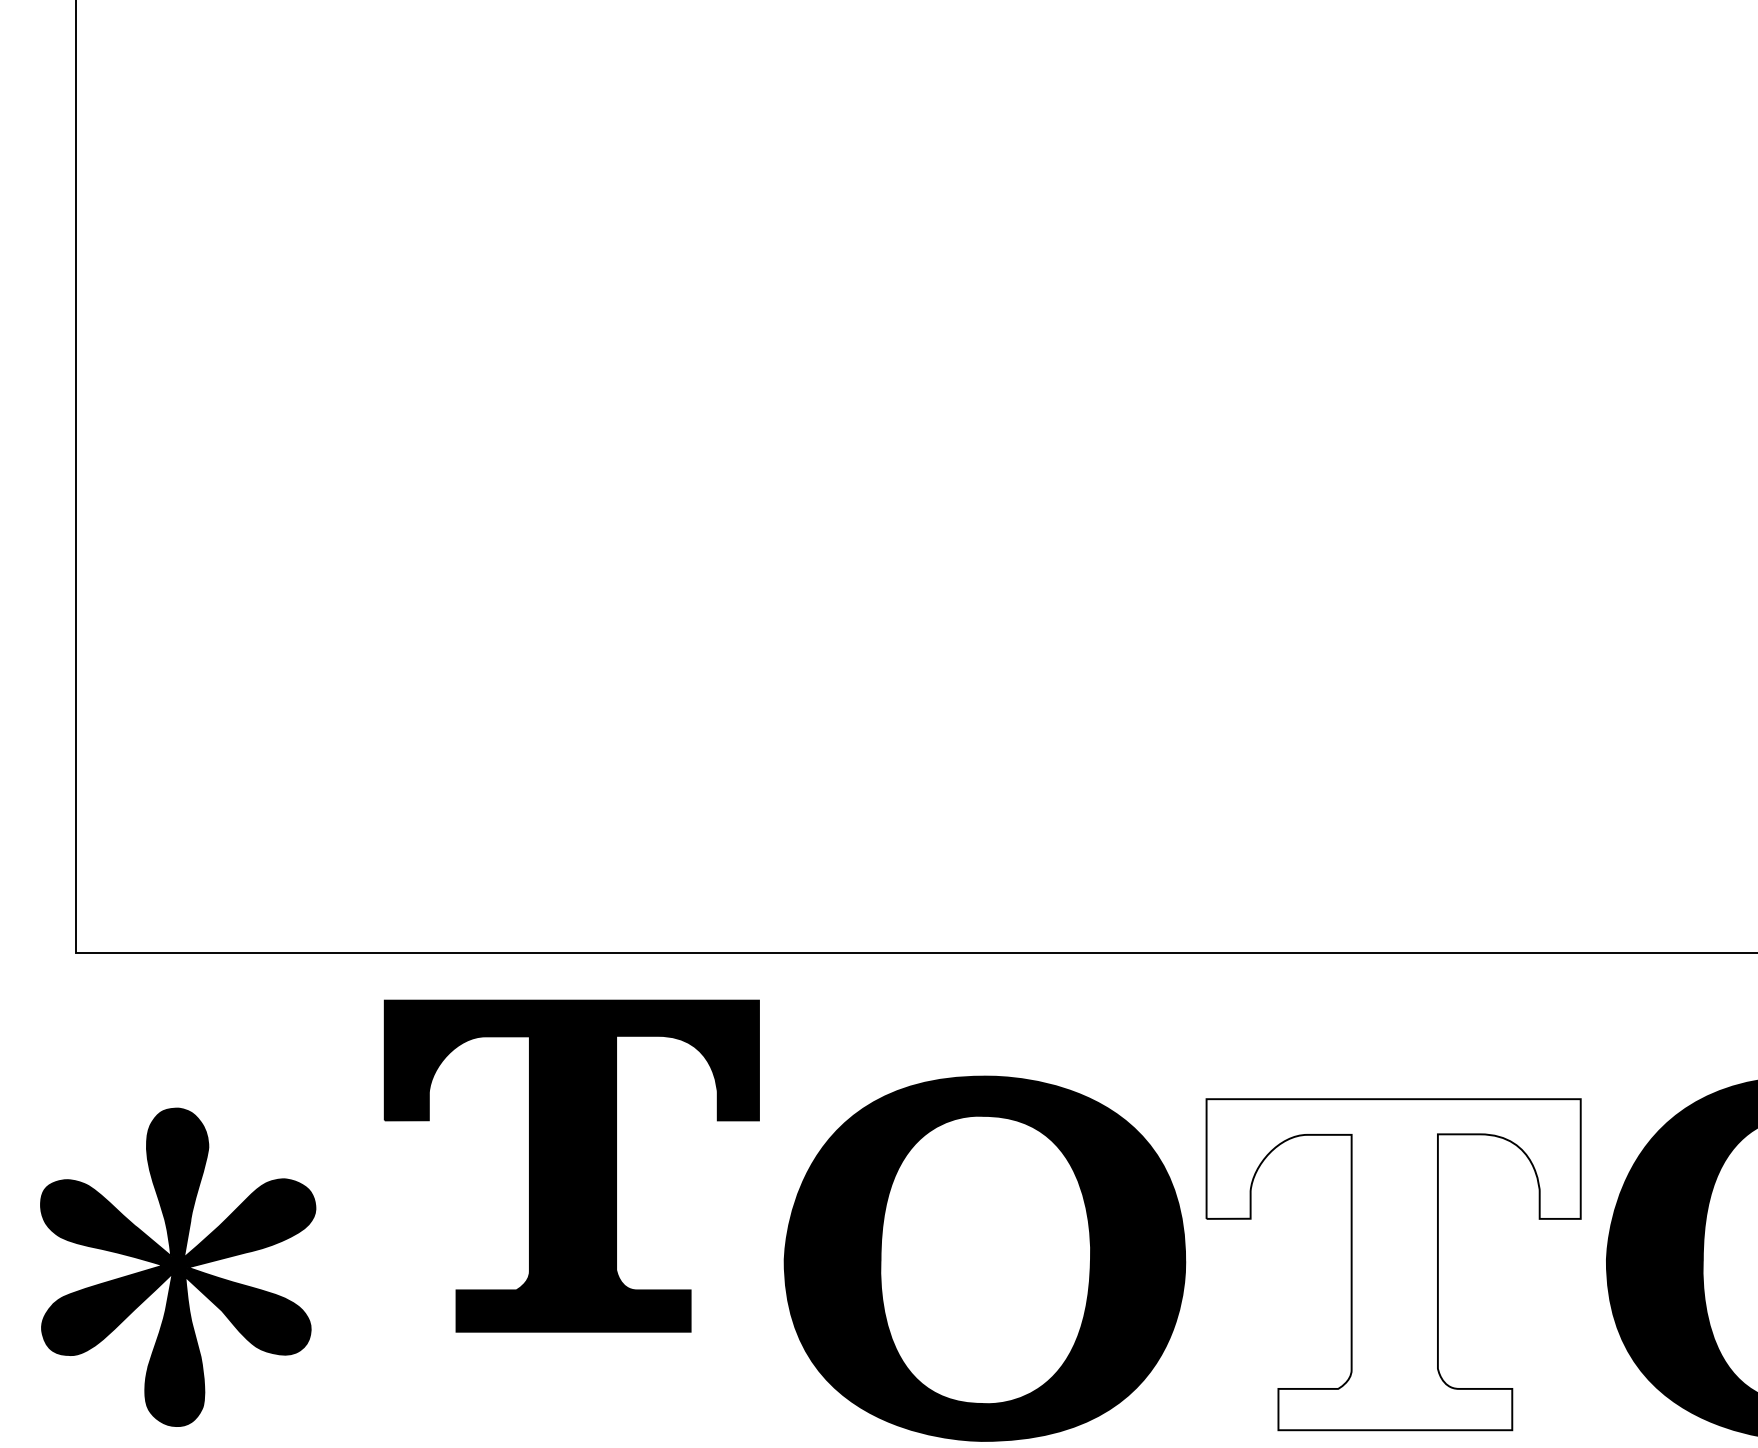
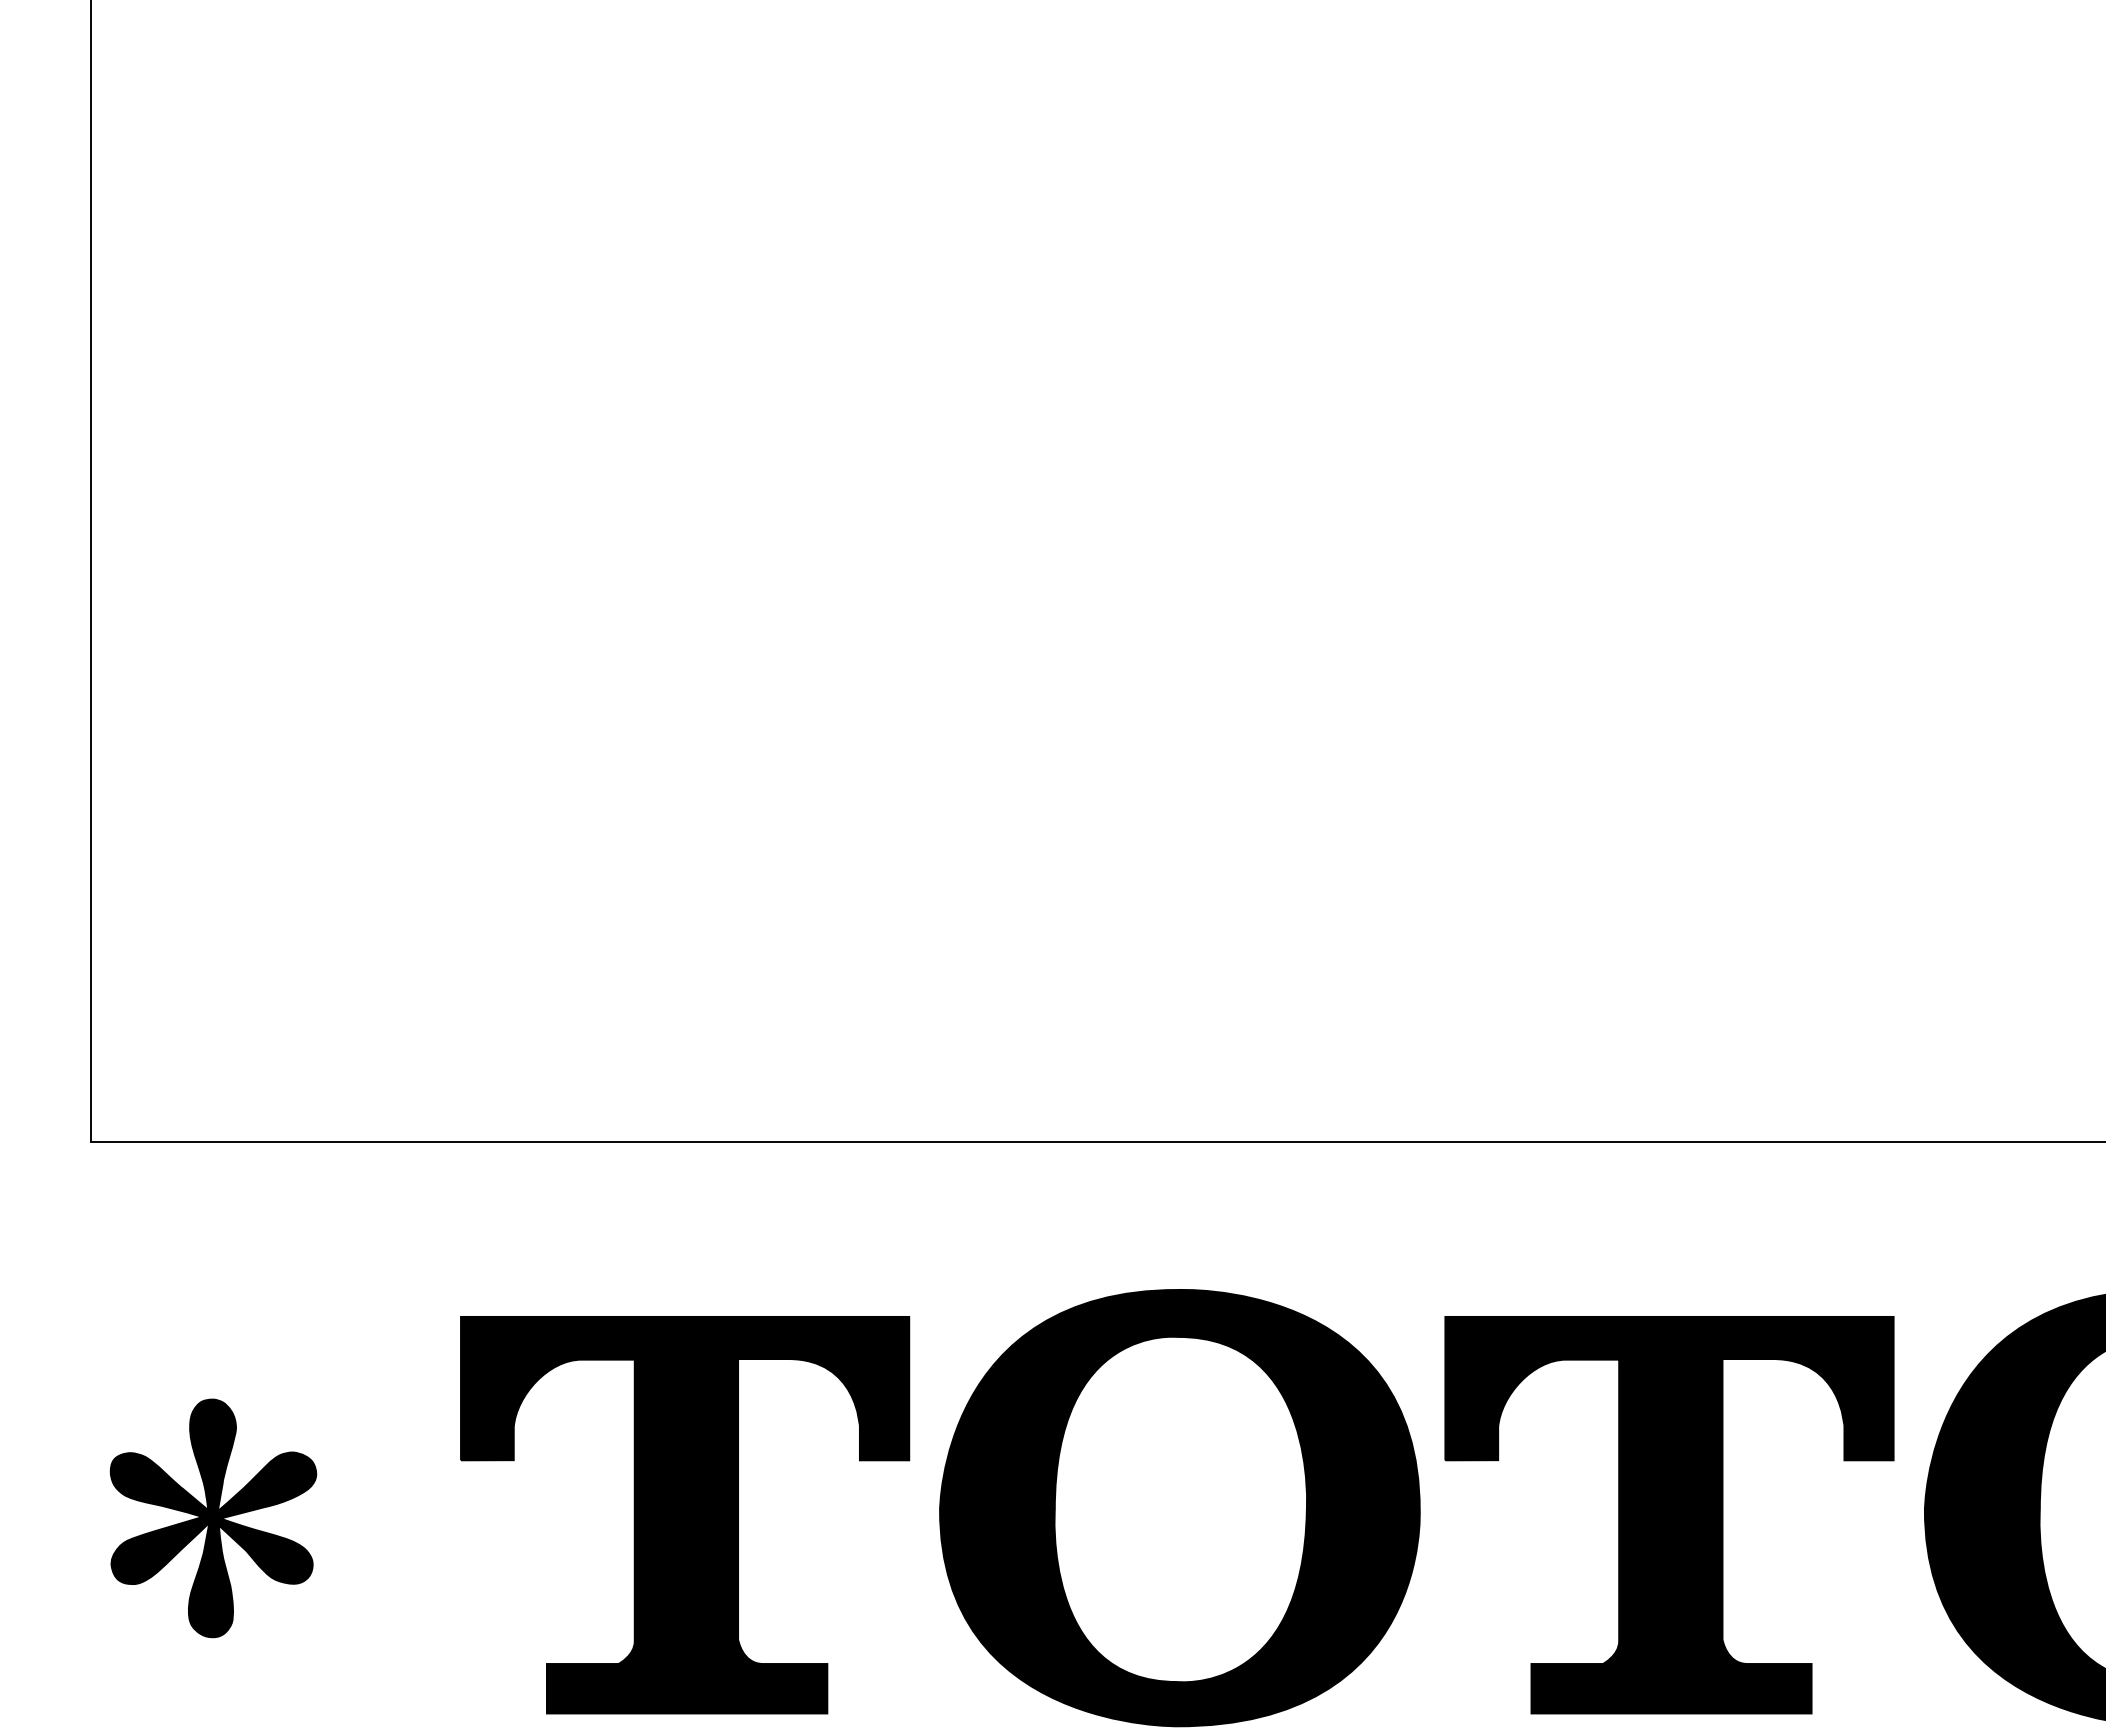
part: (572, 1166) -> (685, 1515), moved
fill: (1393, 1264) -> (1669, 1514), added
part: (178, 1267) -> (213, 1518), size x0.62

